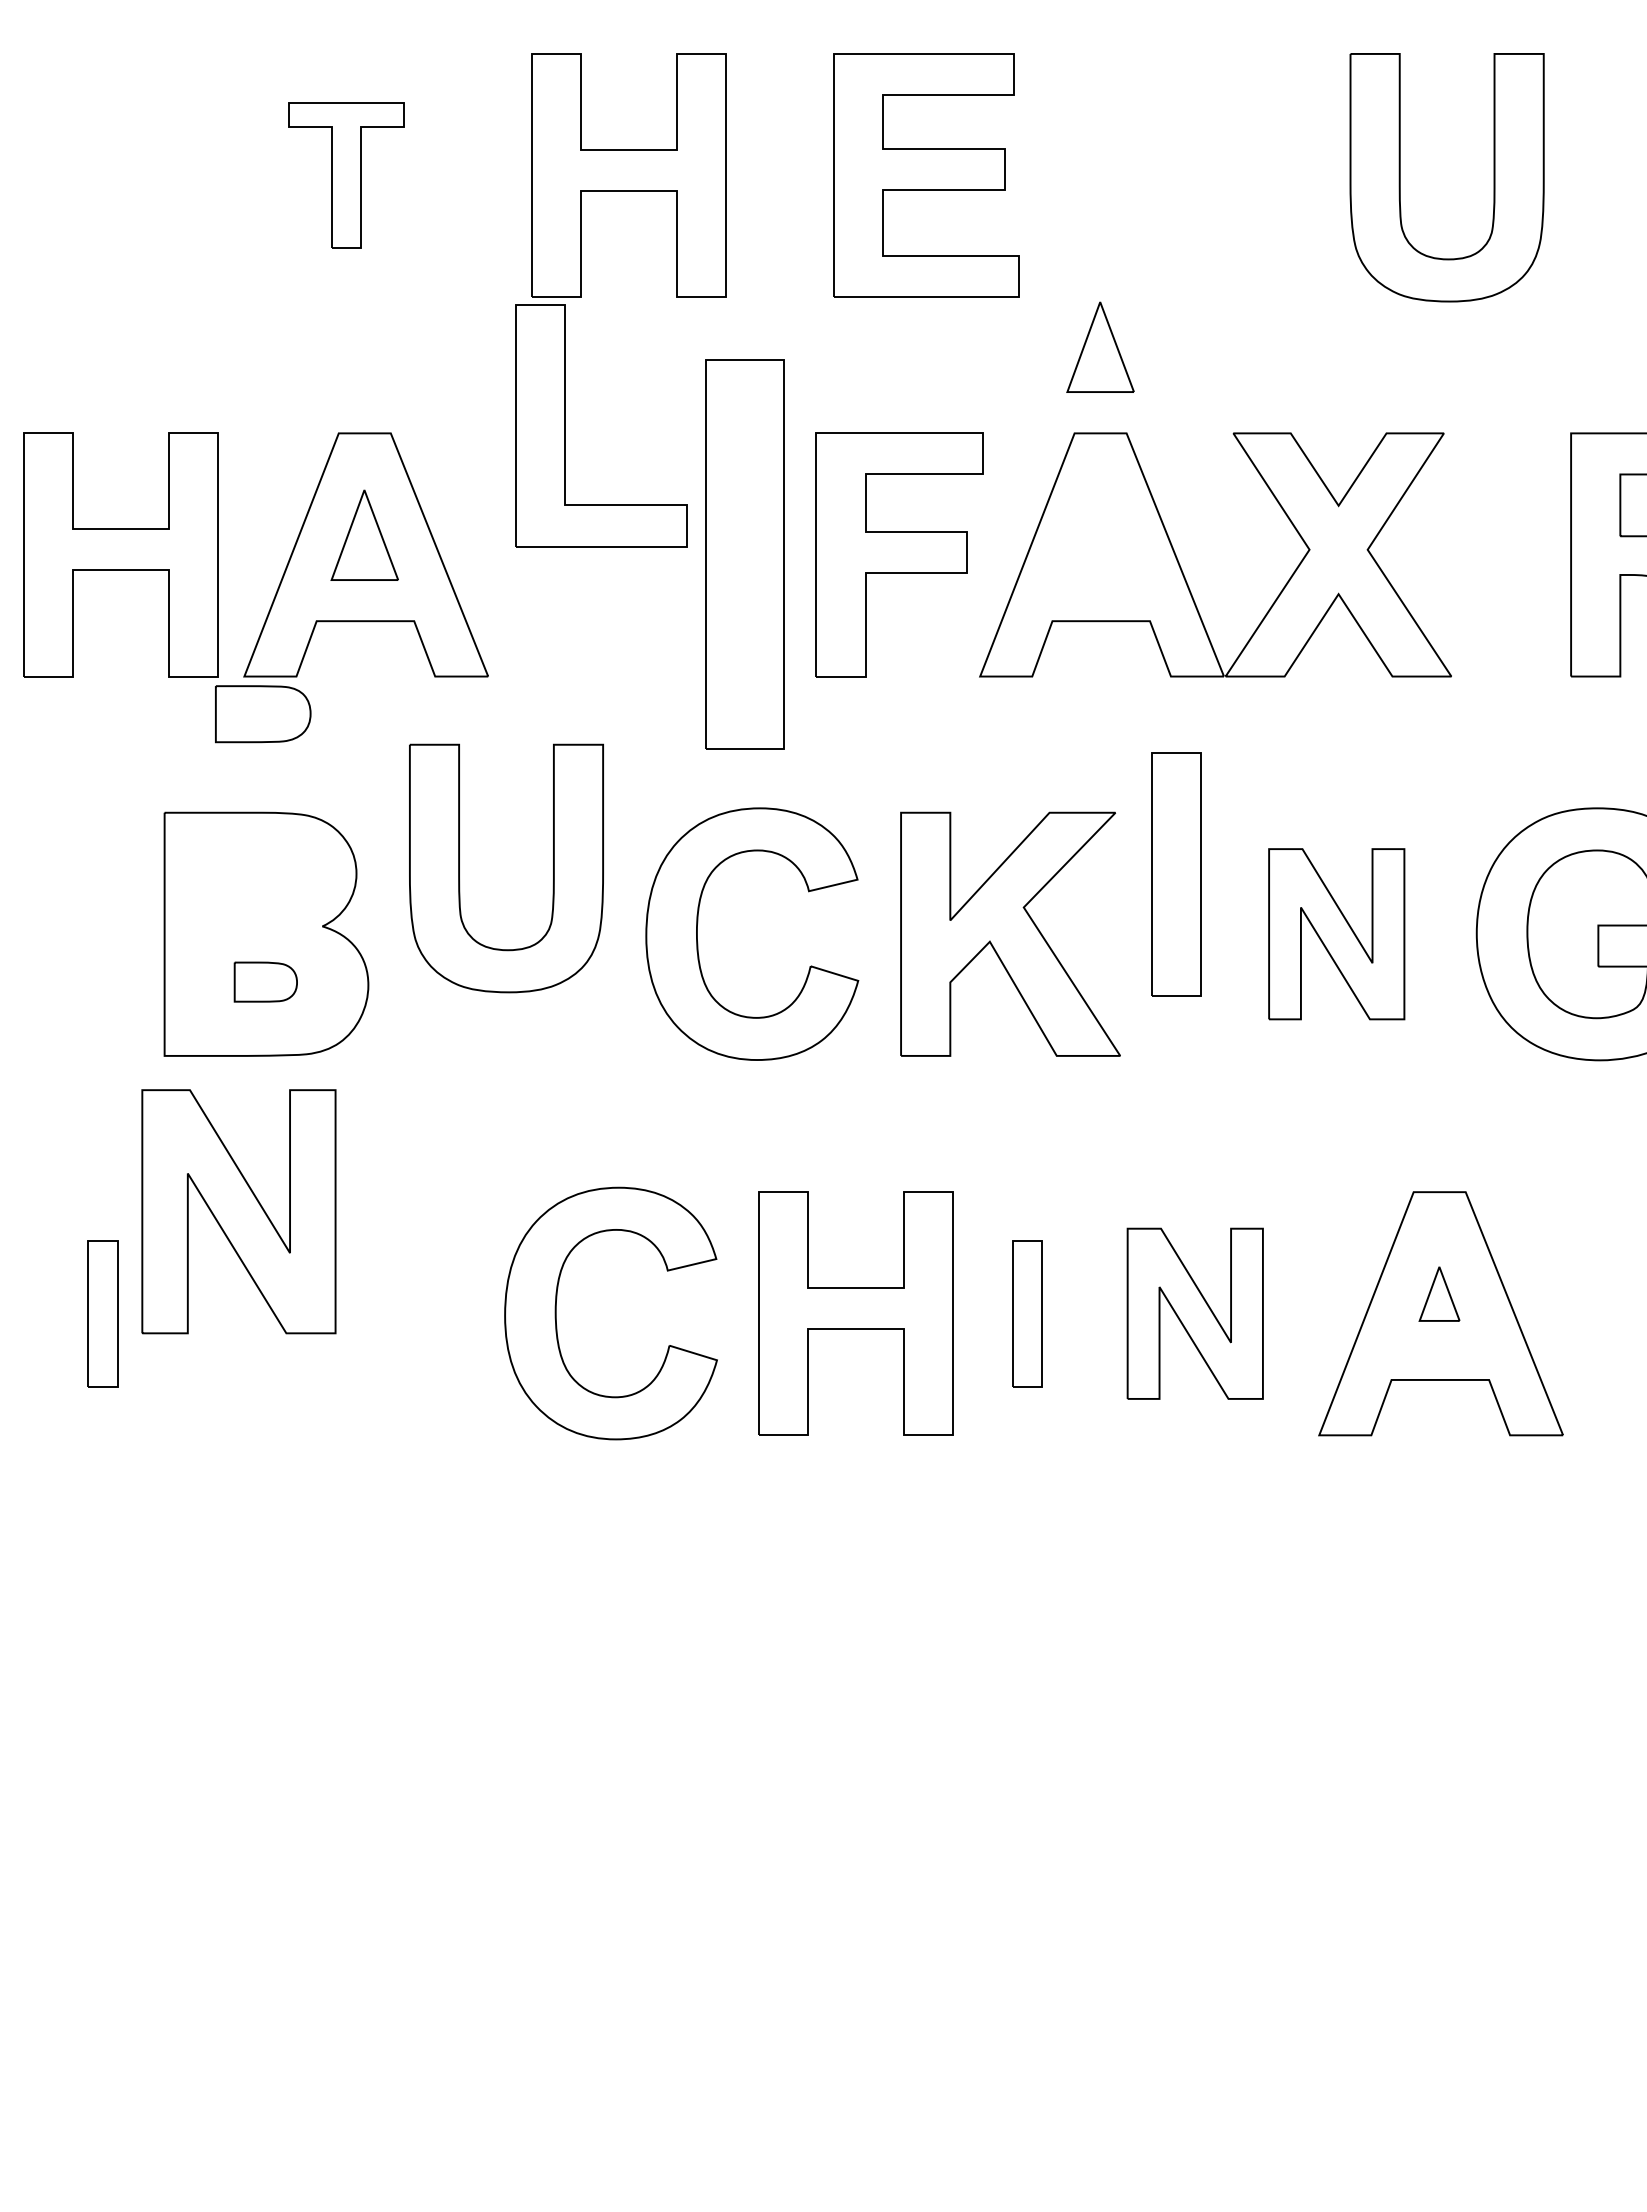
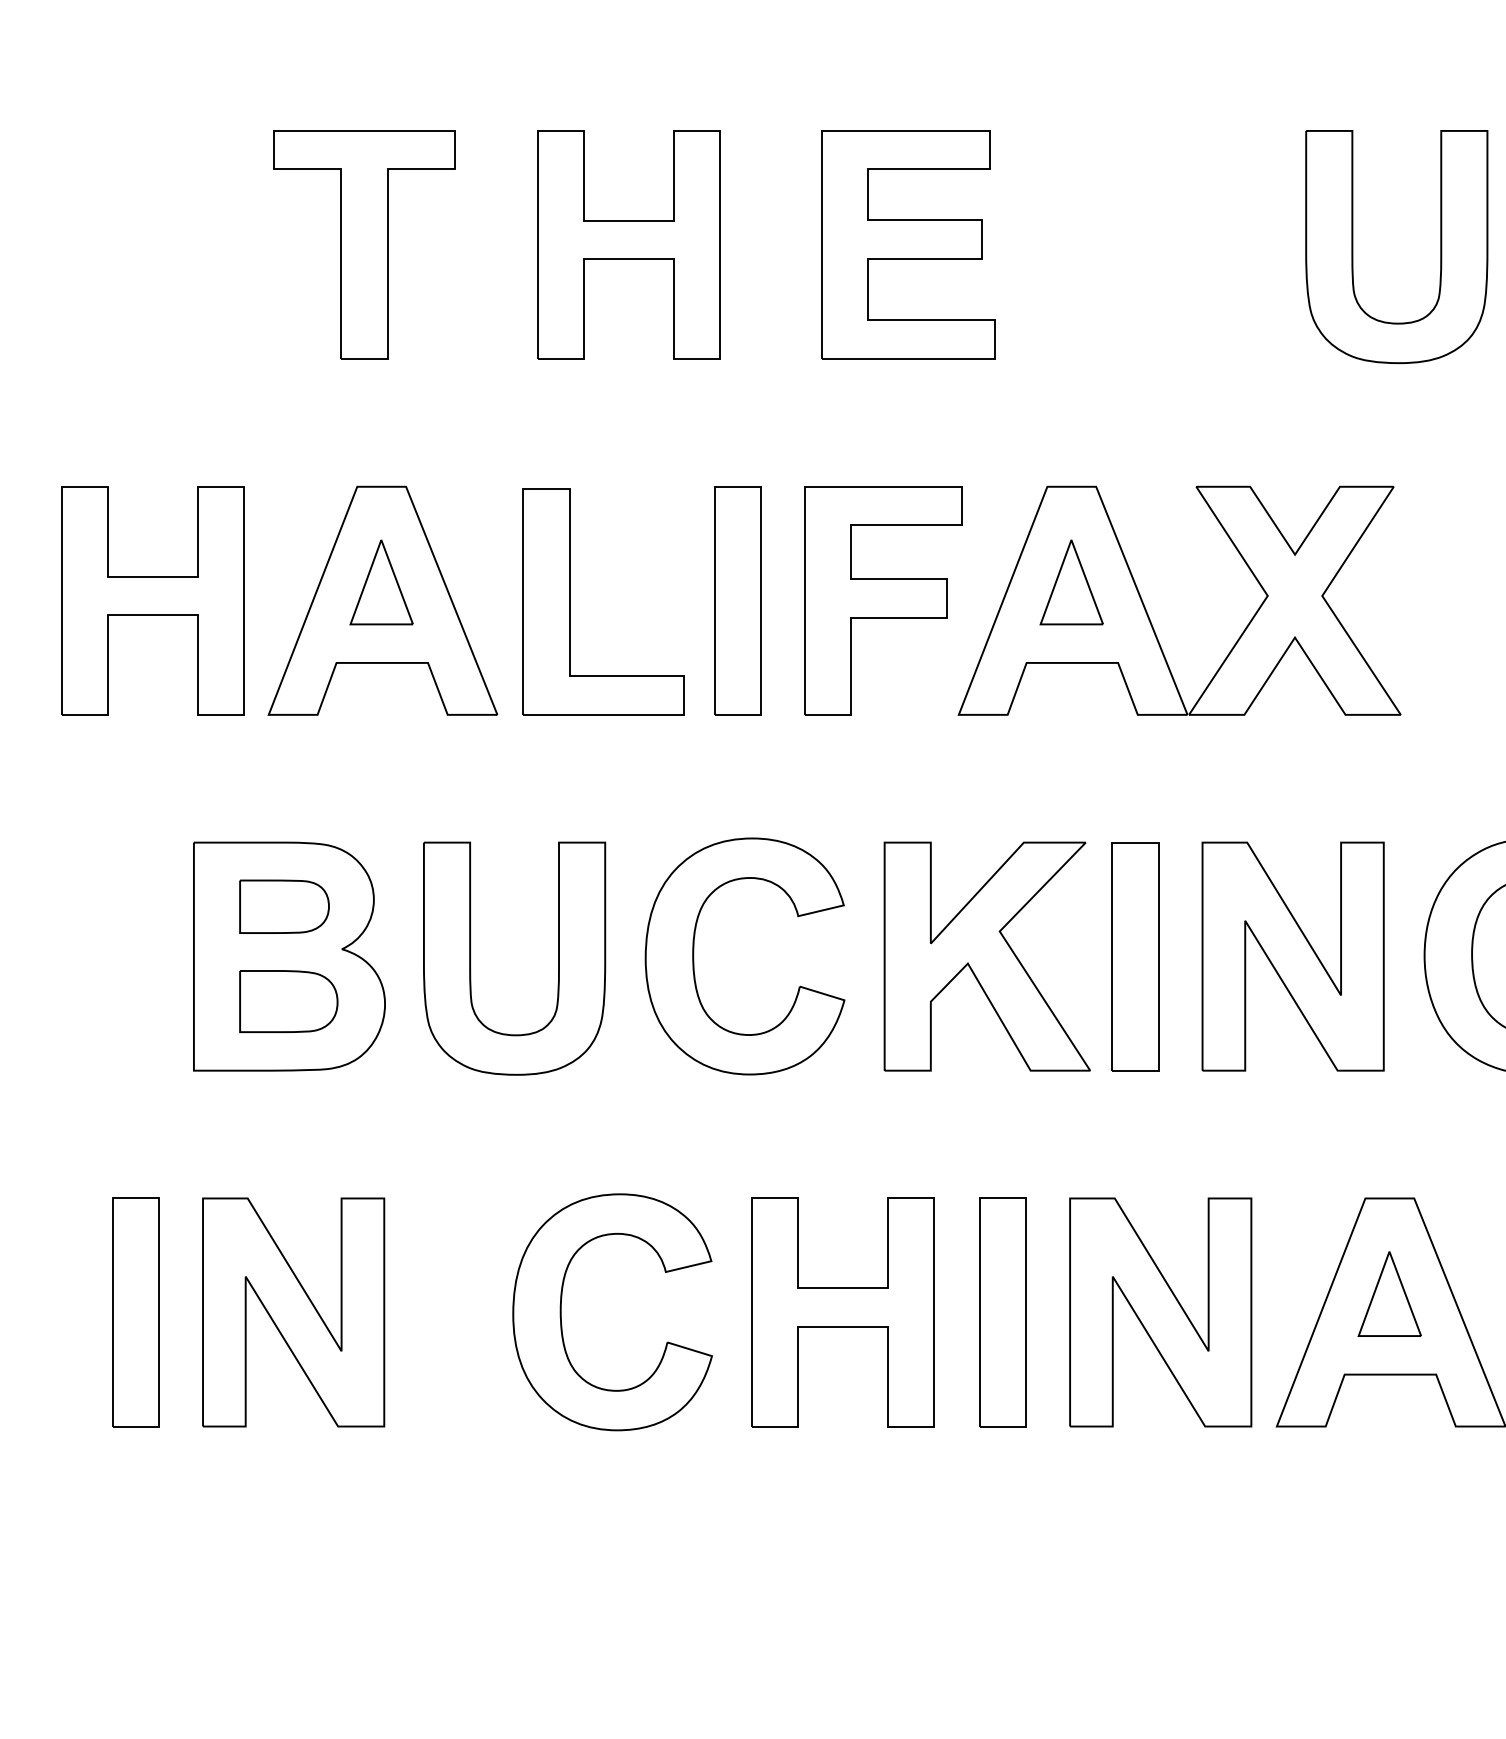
part: (346, 175) -> (364, 244), size x1.67
part: (1100, 346) -> (1071, 581), moved
part: (565, 425) -> (569, 601), moved
part: (744, 554) -> (737, 600), size x0.62
part: (263, 714) -> (284, 907), moved
part: (459, 868) -> (470, 958), moved
part: (1176, 874) -> (1135, 956), moved
part: (1336, 933) -> (1293, 955), size x1.43
part: (265, 981) -> (288, 1000), size x1.67
part: (238, 1211) -> (293, 1312), moved
part: (1439, 1293) -> (1389, 1293), size x1.67
part: (102, 1313) -> (135, 1312), size x1.67
part: (1027, 1313) -> (1003, 1312), size x1.67
part: (1194, 1313) -> (1159, 1312), size x1.43

